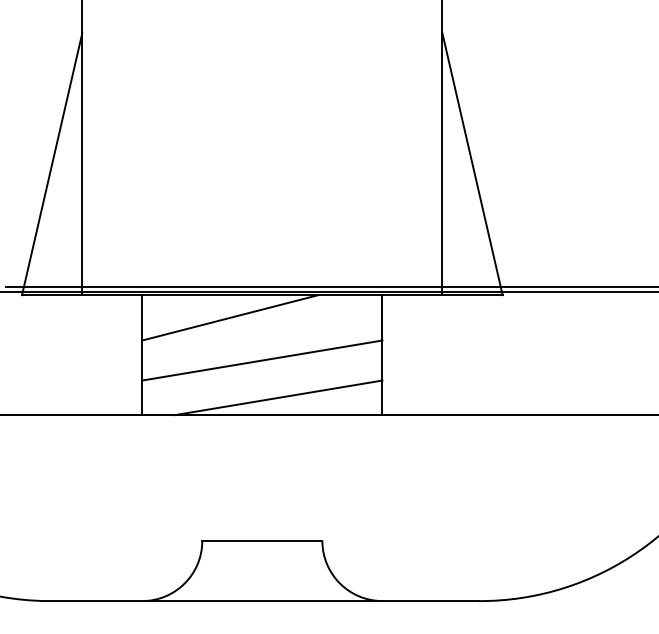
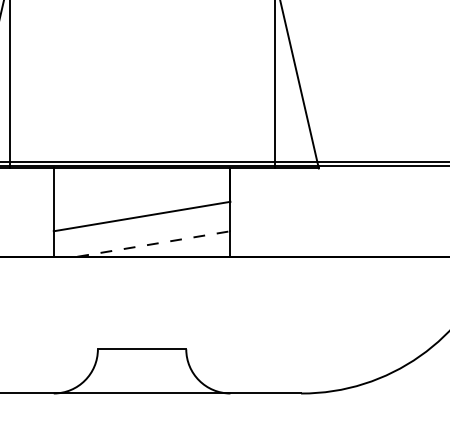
line: (230, 317) -> (118, 184), removed
line: (278, 397) -> (153, 243), solid -> dashed

